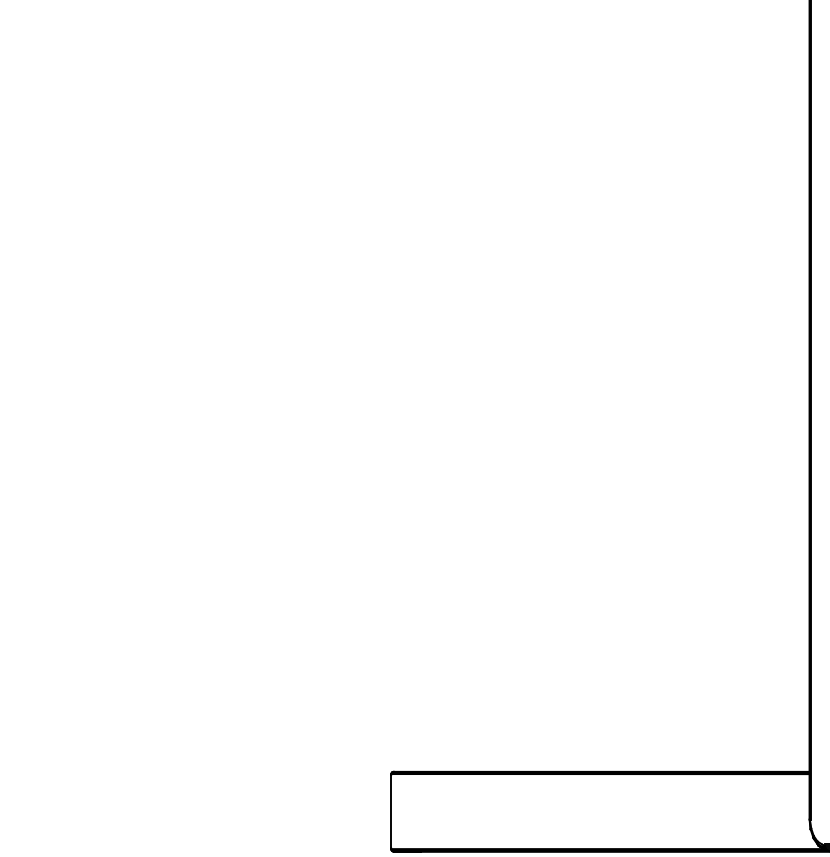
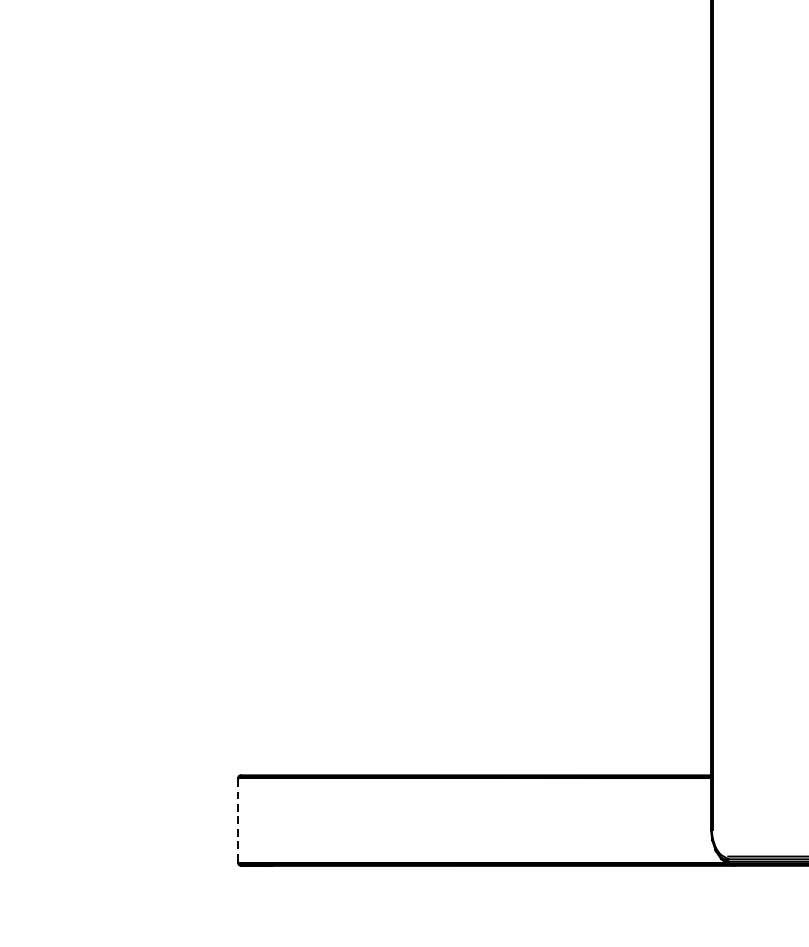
line: (391, 811) -> (238, 820), solid -> dashed

